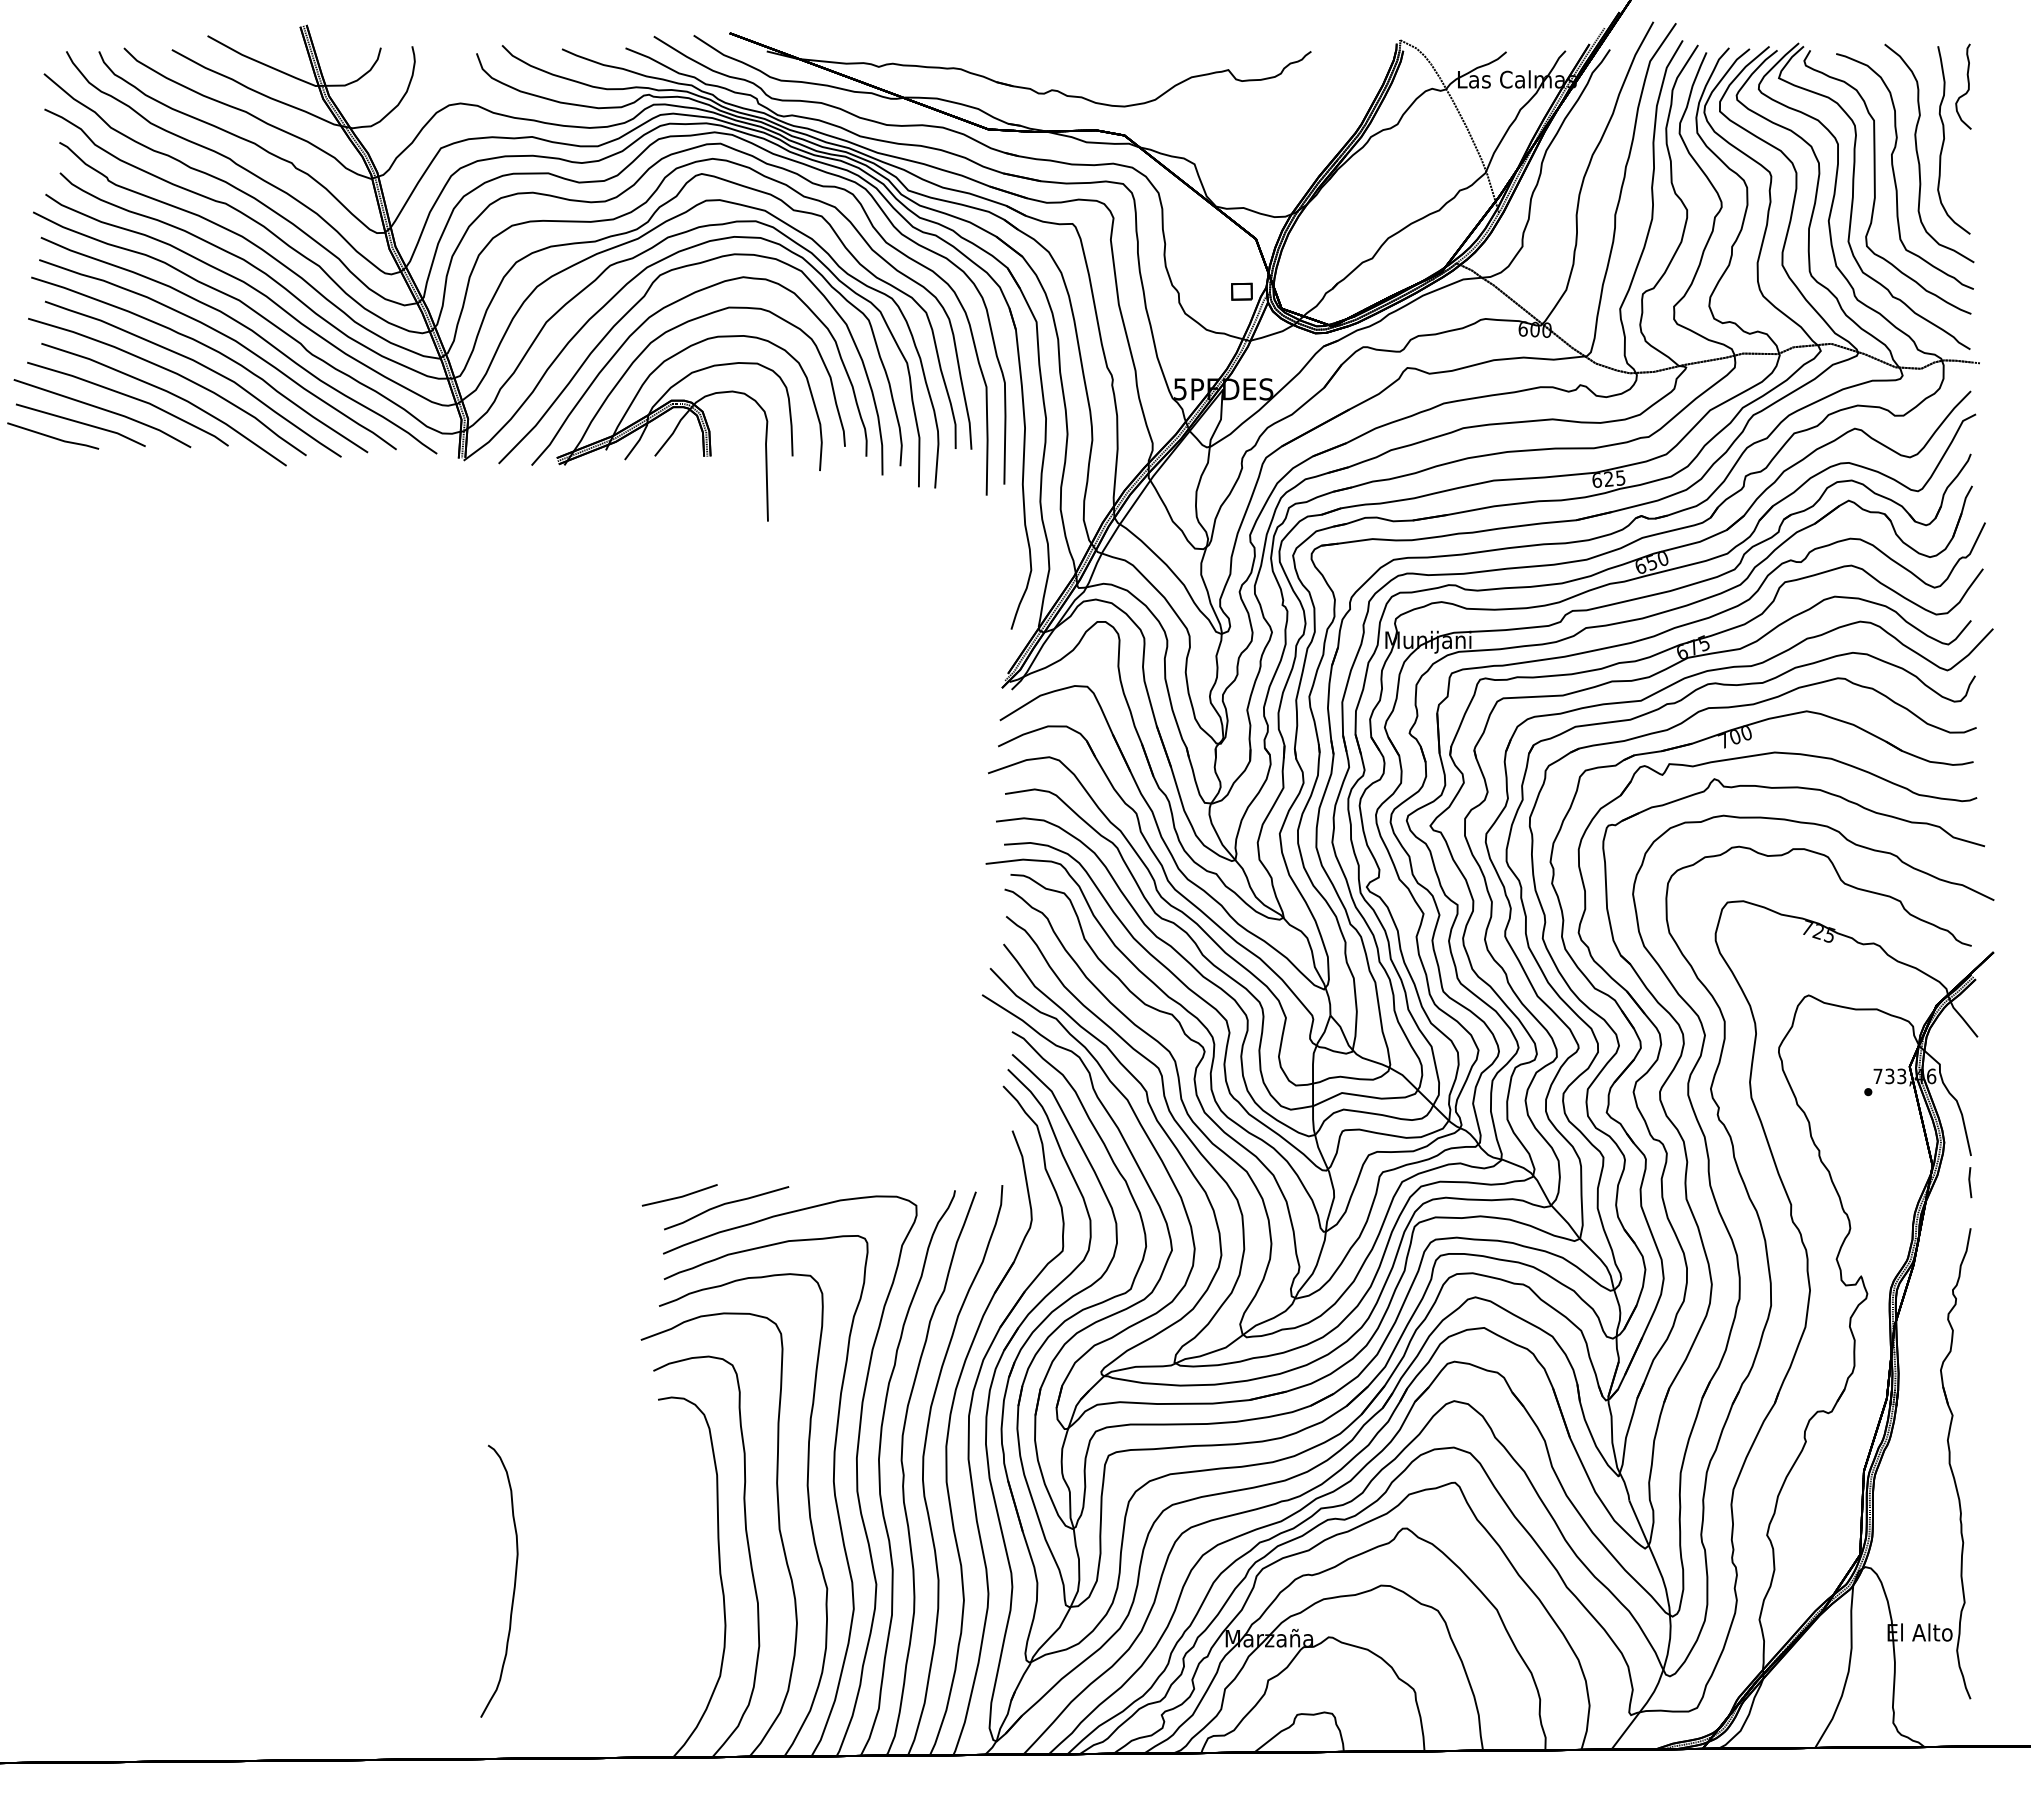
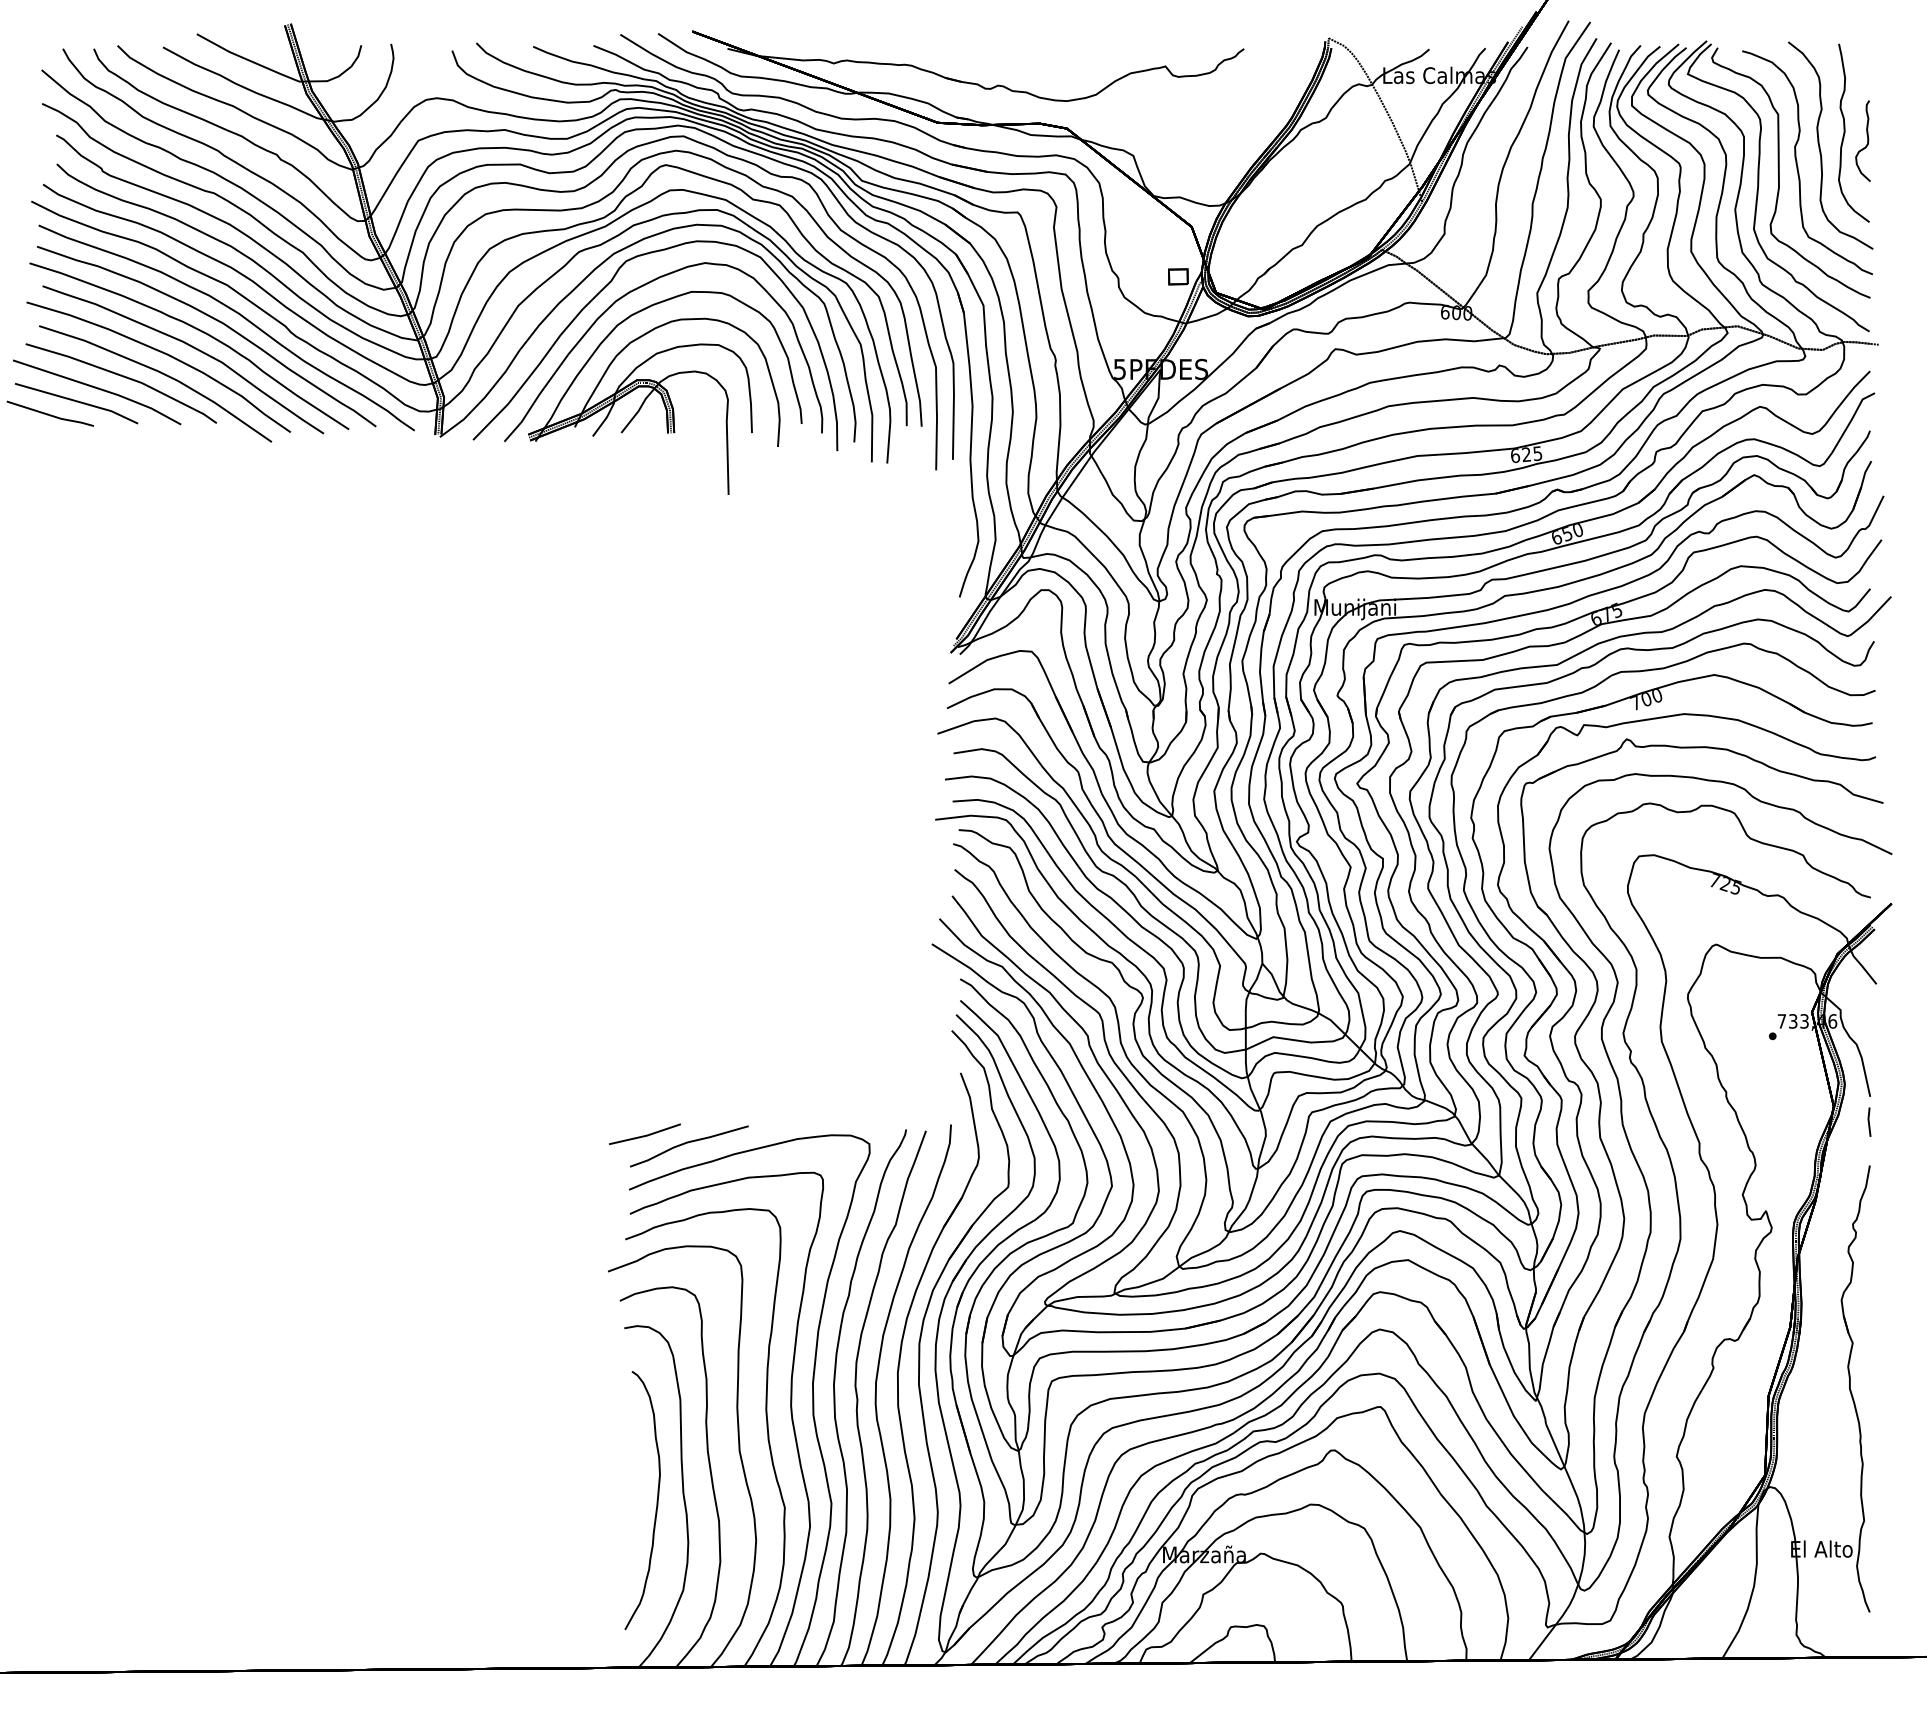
curve: (1968, 86) -> (1867, 140), moved
part: (514, 1580) -> (657, 1499), moved

